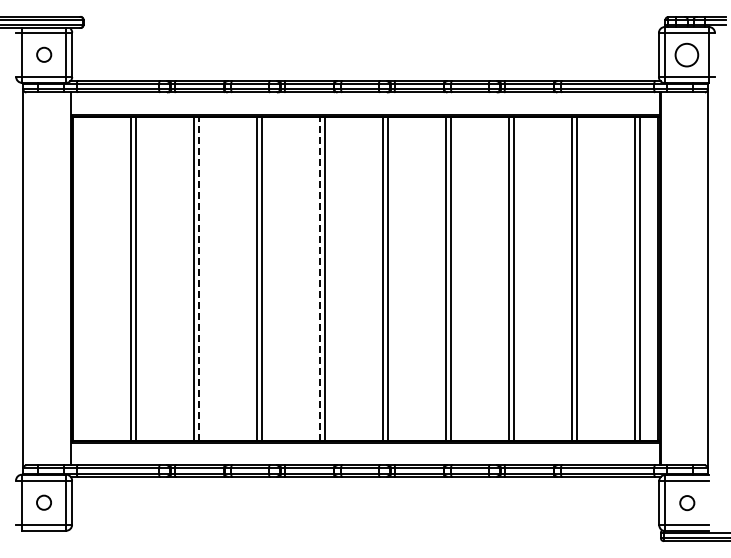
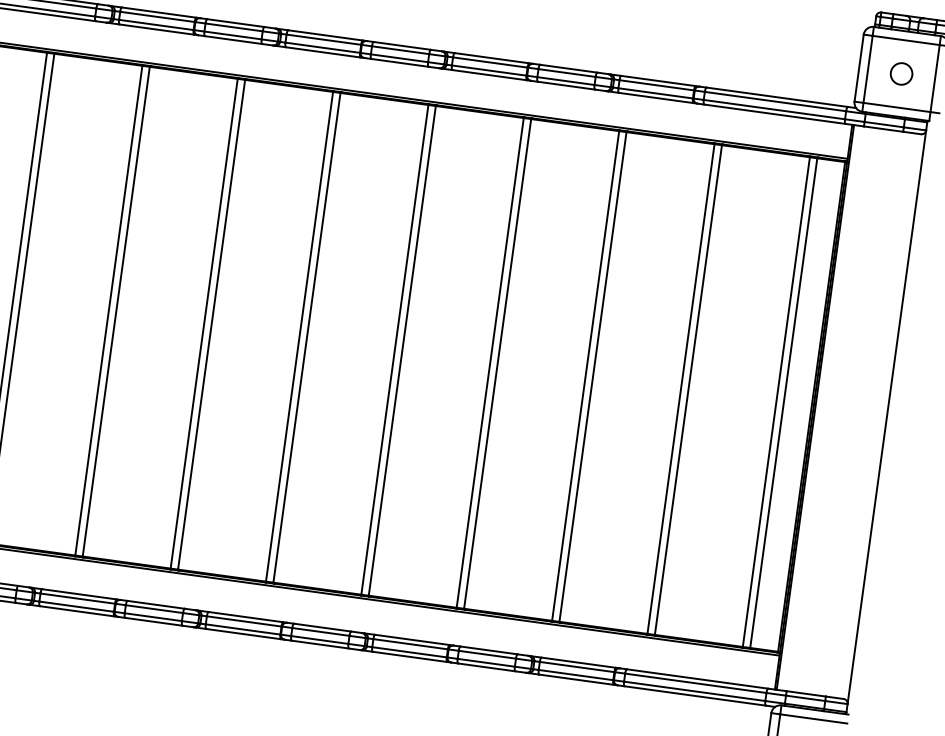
circle: (686, 54) -> (901, 72), size x0.62
line: (198, 278) -> (115, 310), dashed -> solid
line: (320, 278) -> (300, 336), dashed -> solid

